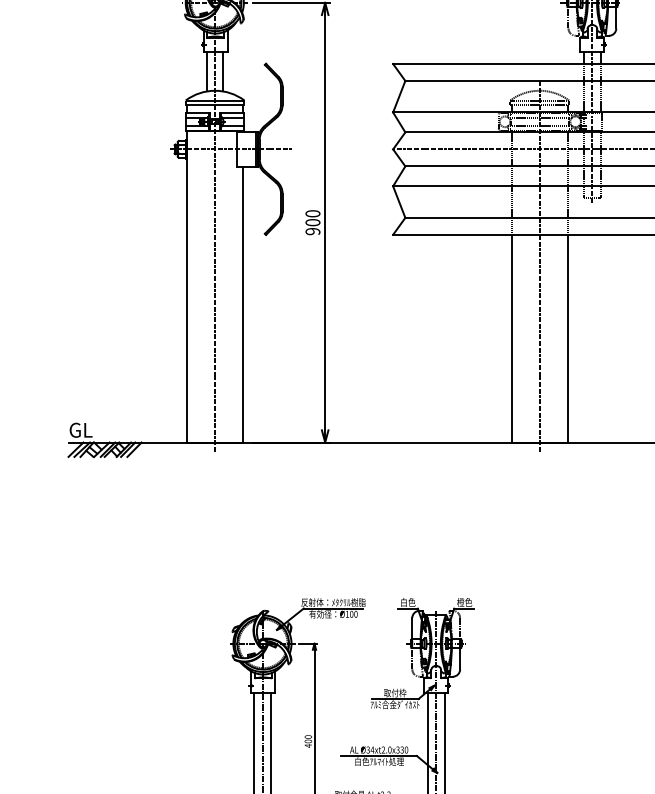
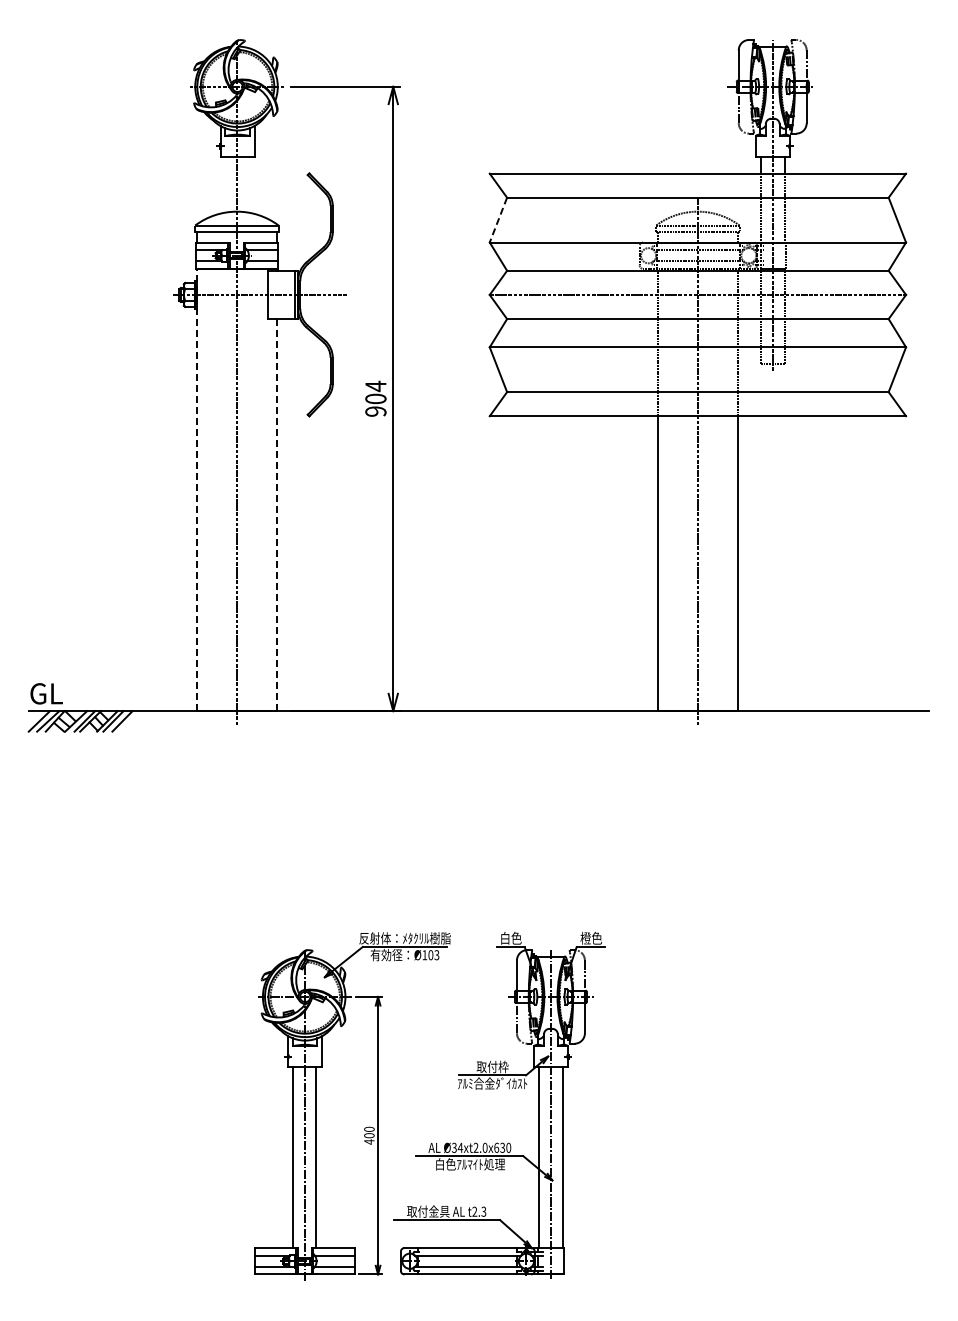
line: (207, 71) -> (225, 184), removed
line: (223, 71) -> (248, 184), removed
line: (399, 96) -> (498, 220), solid -> dashed
text: (312, 213) -> (375, 386), 900 -> 904
line: (187, 286) -> (197, 489), solid -> dashed
line: (242, 304) -> (276, 515), solid -> dashed
text: (355, 613) -> (436, 954), Ø100 -> Ø103
text: (397, 749) -> (496, 1147), Ø34xt2.0x330 -> Ø34xt2.0x630

